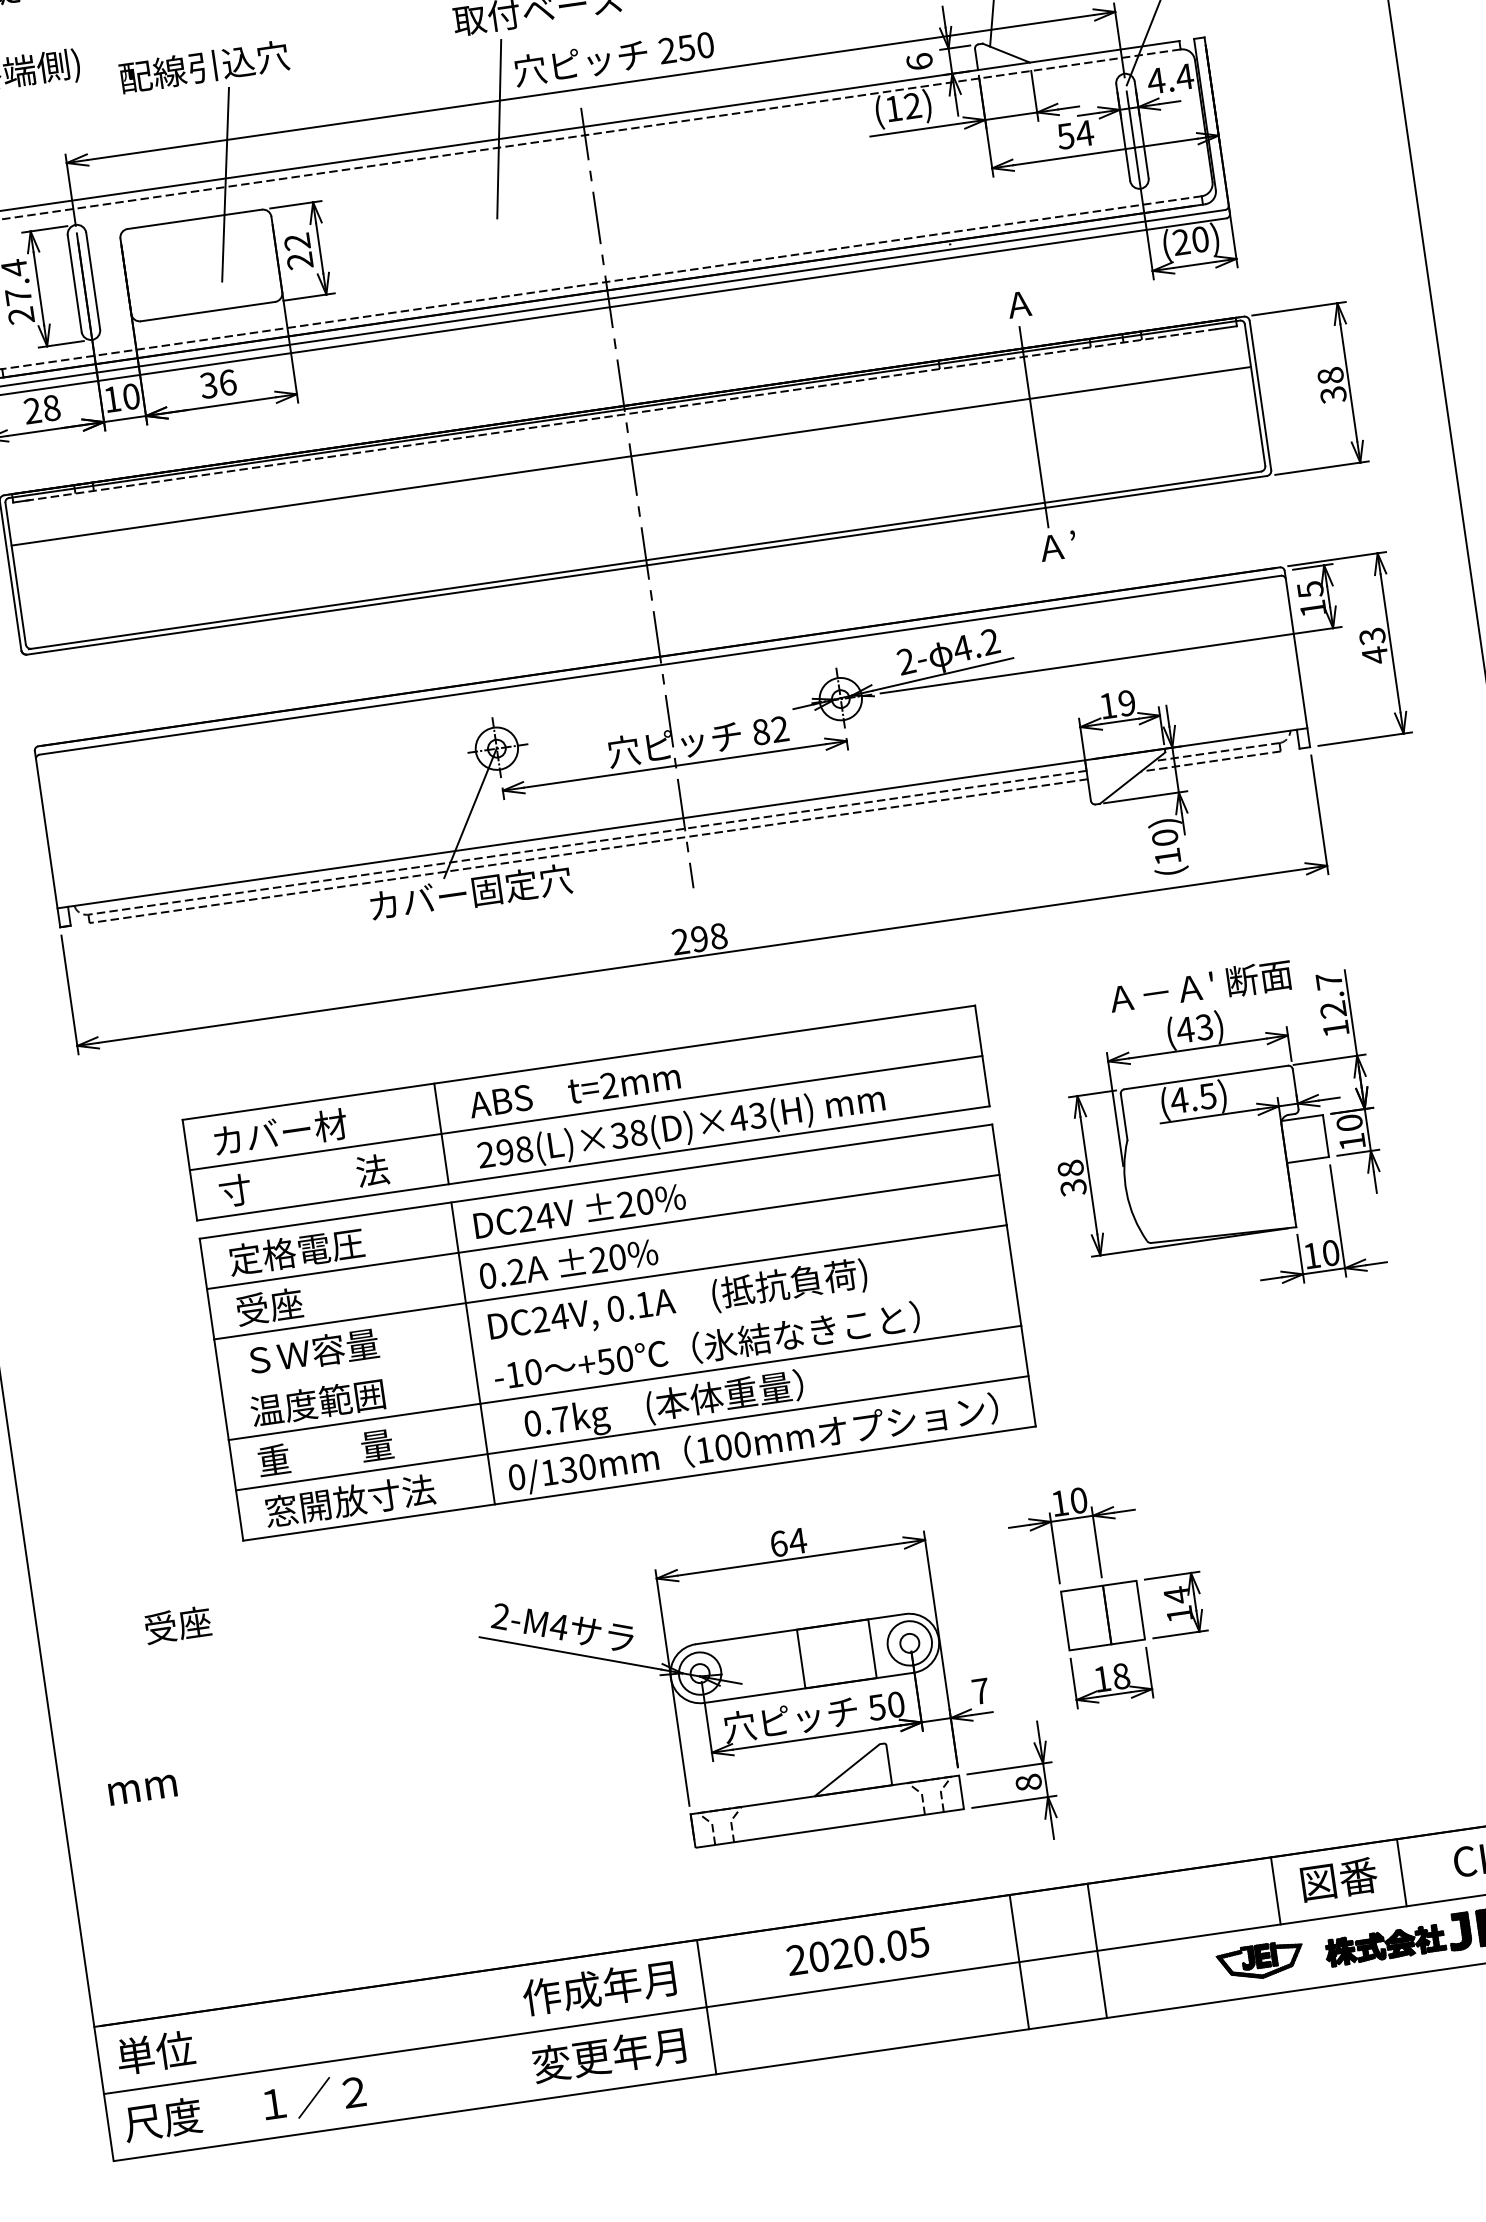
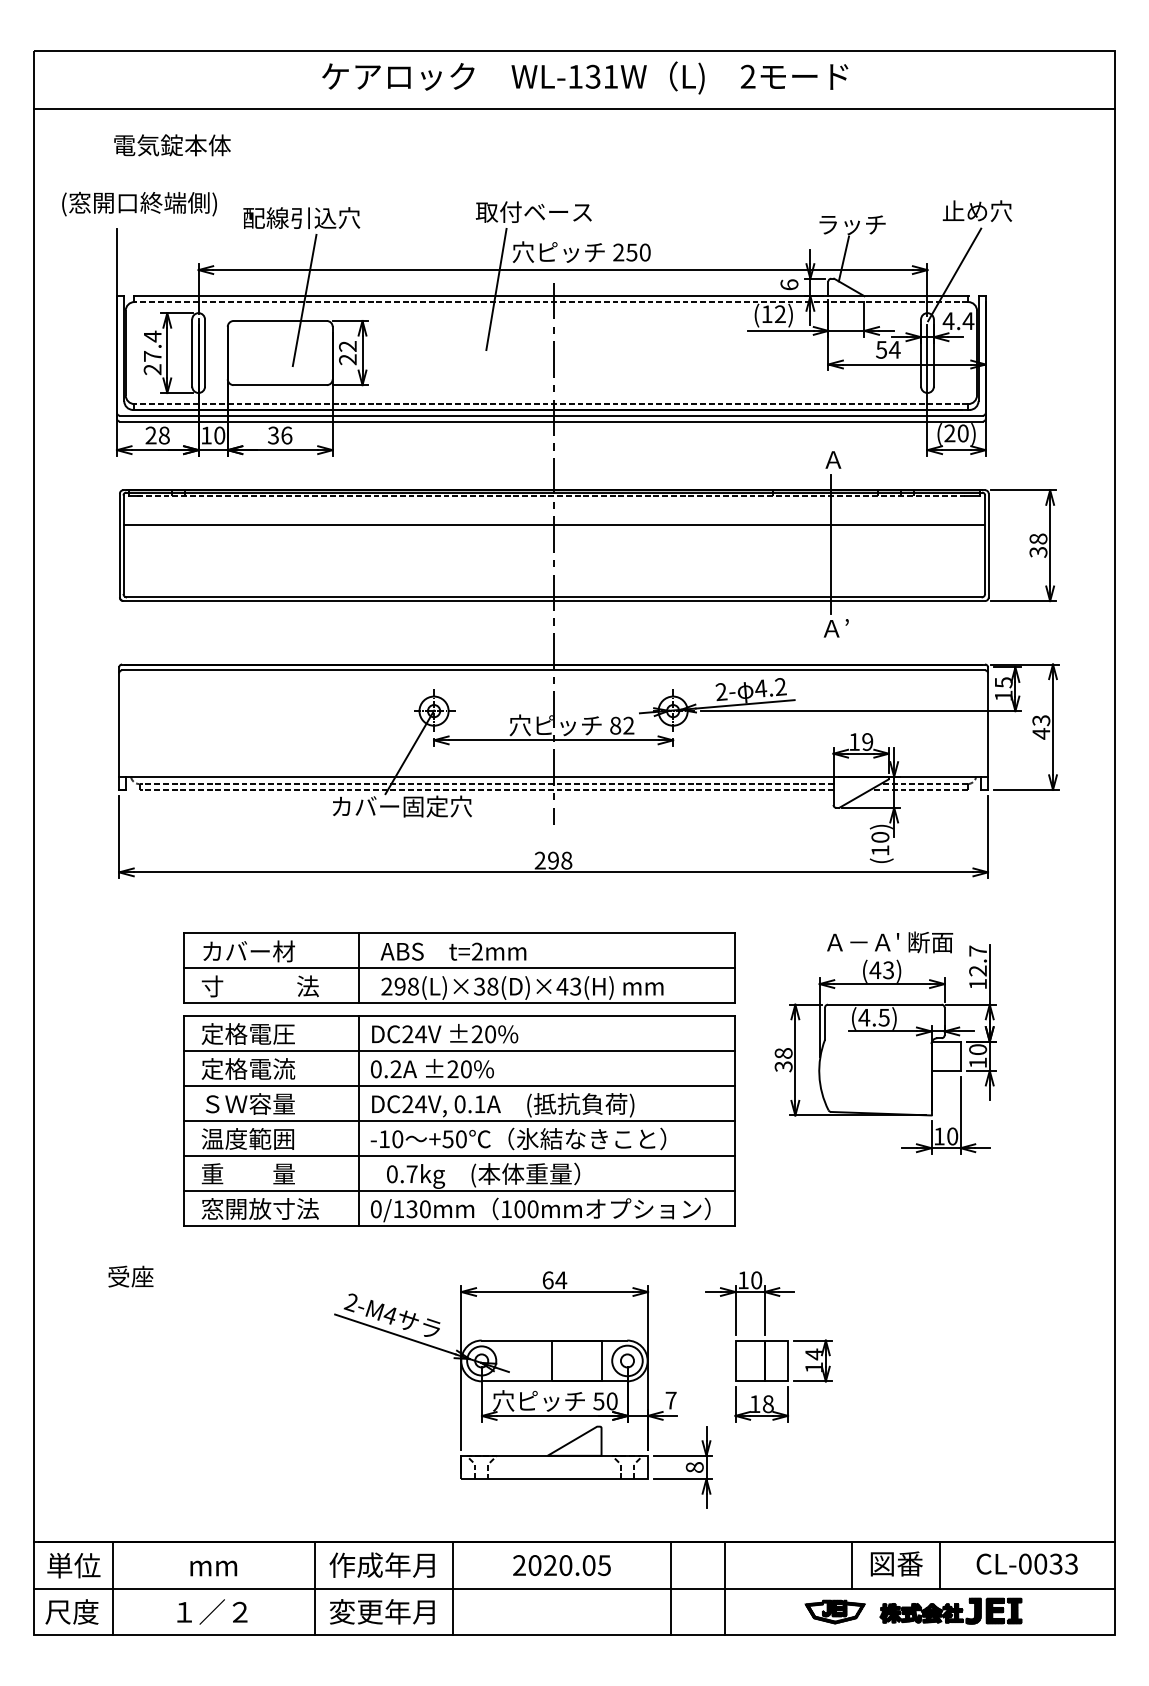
text: (304, 1301) -> (248, 1068), 受座 -> 定格電流
line: (616, 1332) -> (458, 1120), added
text: (142, 1790) -> (213, 1568), moved
line: (506, 2035) -> (314, 1588), added
line: (216, 2077) -> (112, 1588), added
text: (314, 2097) -> (212, 1611), moved

